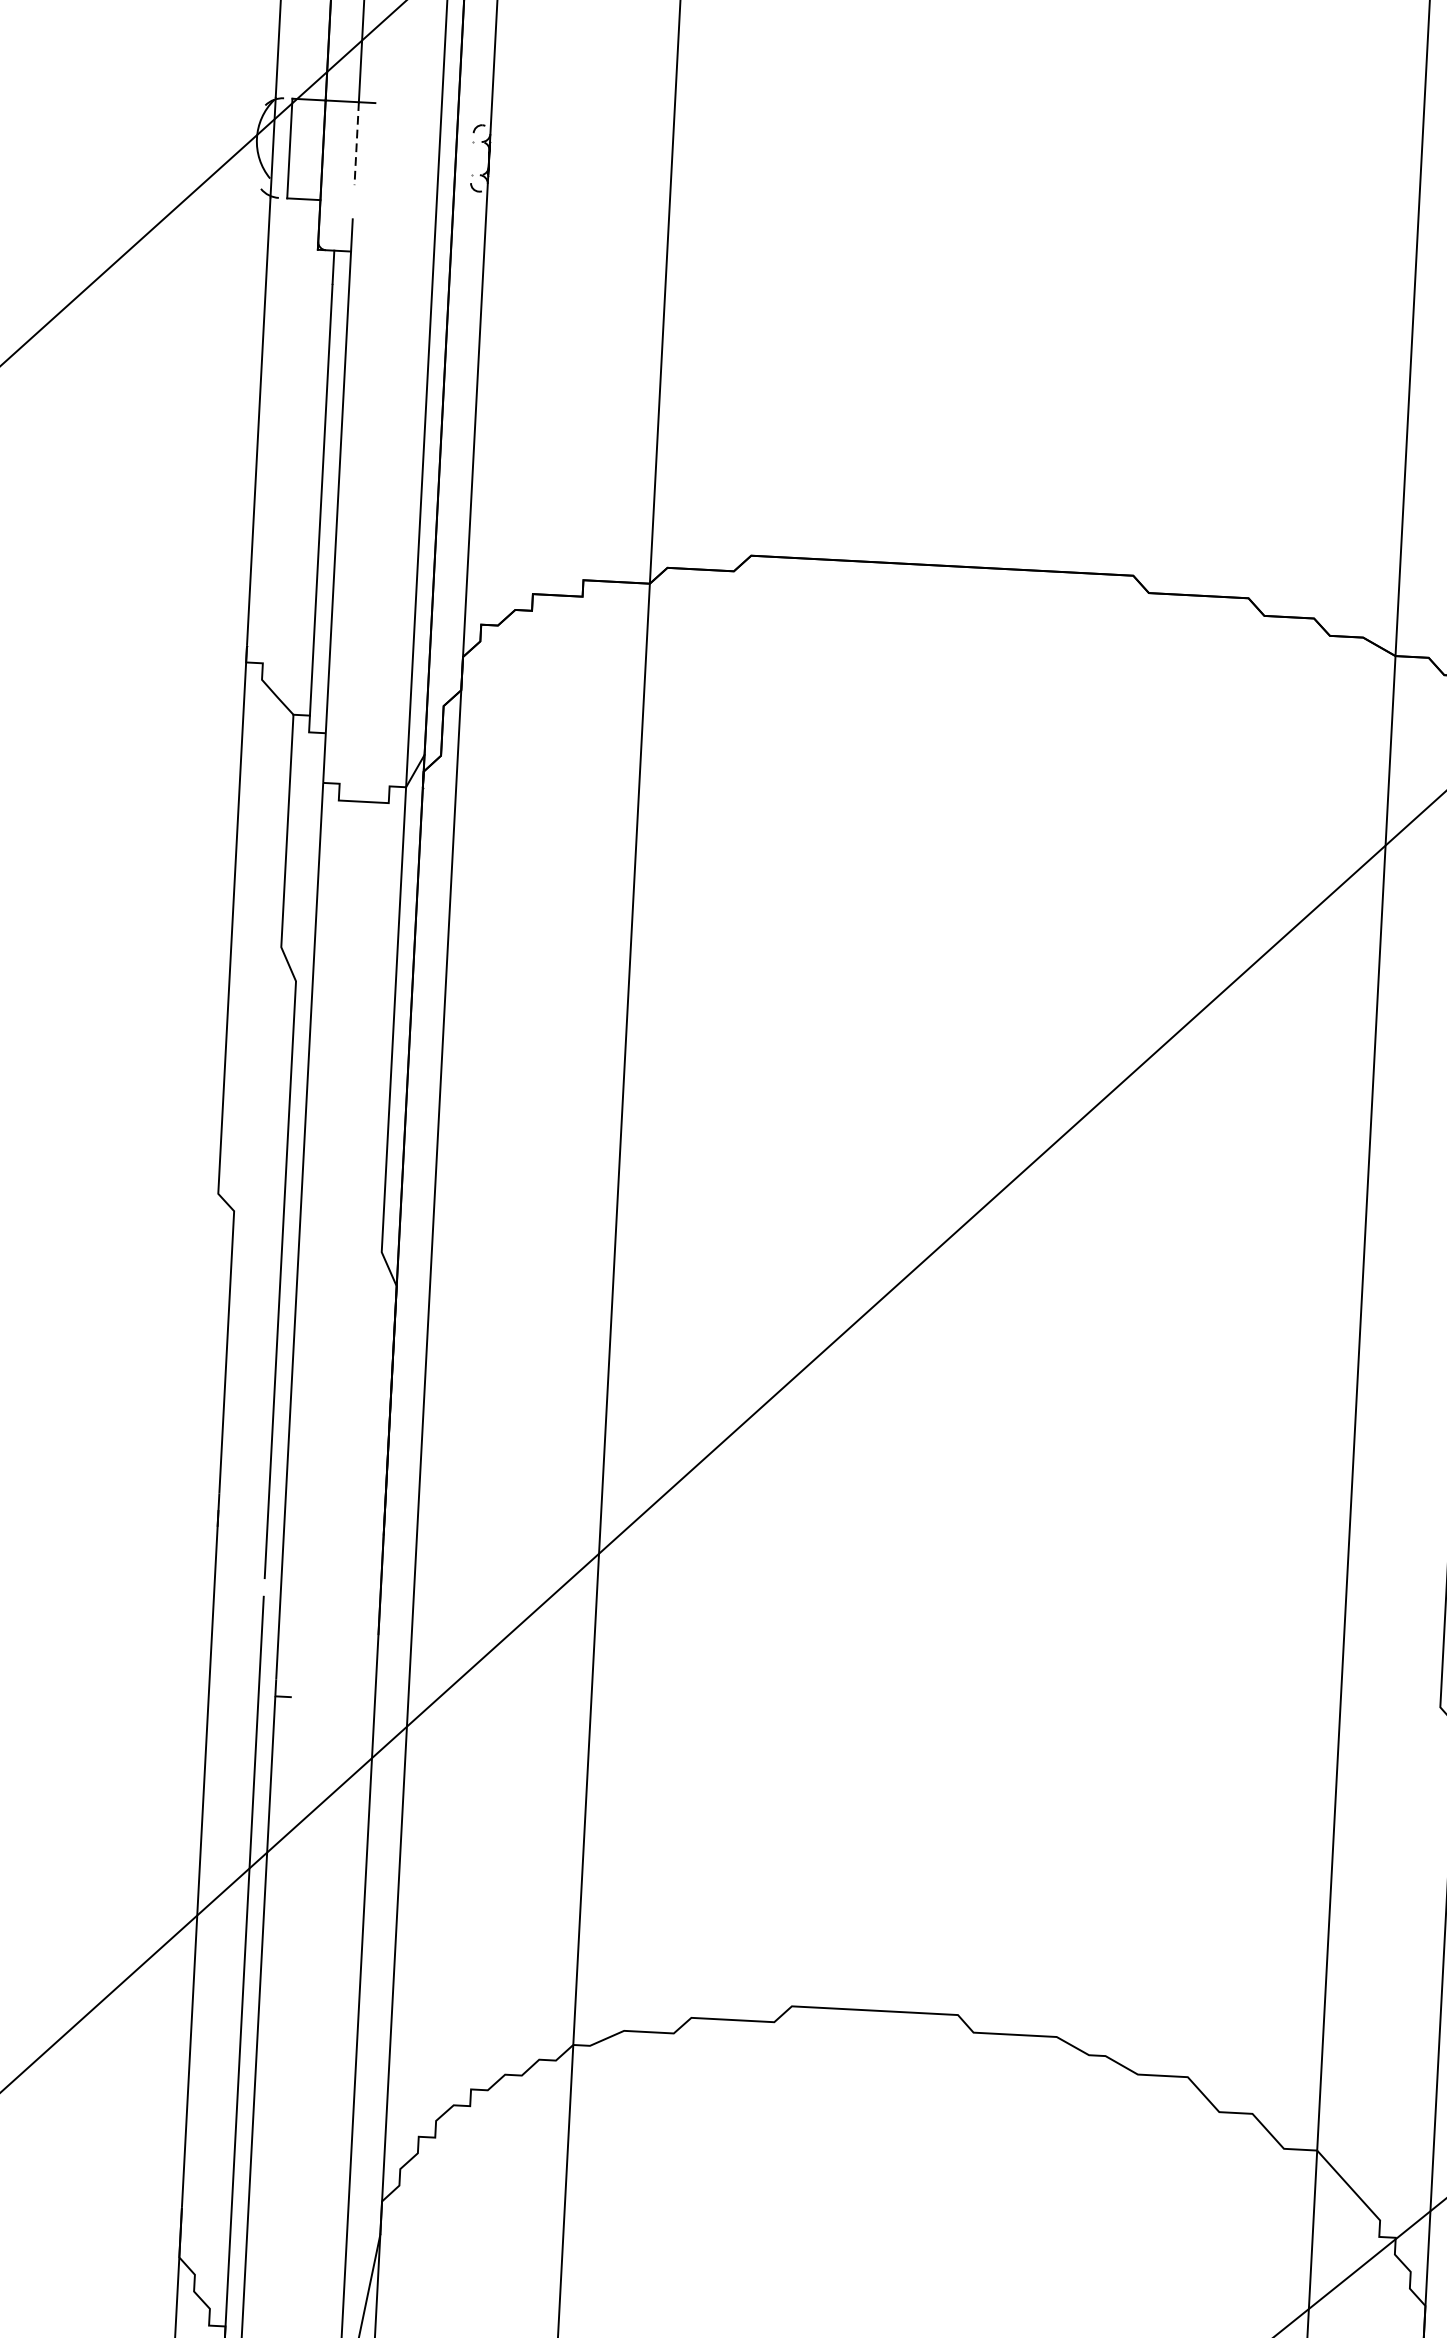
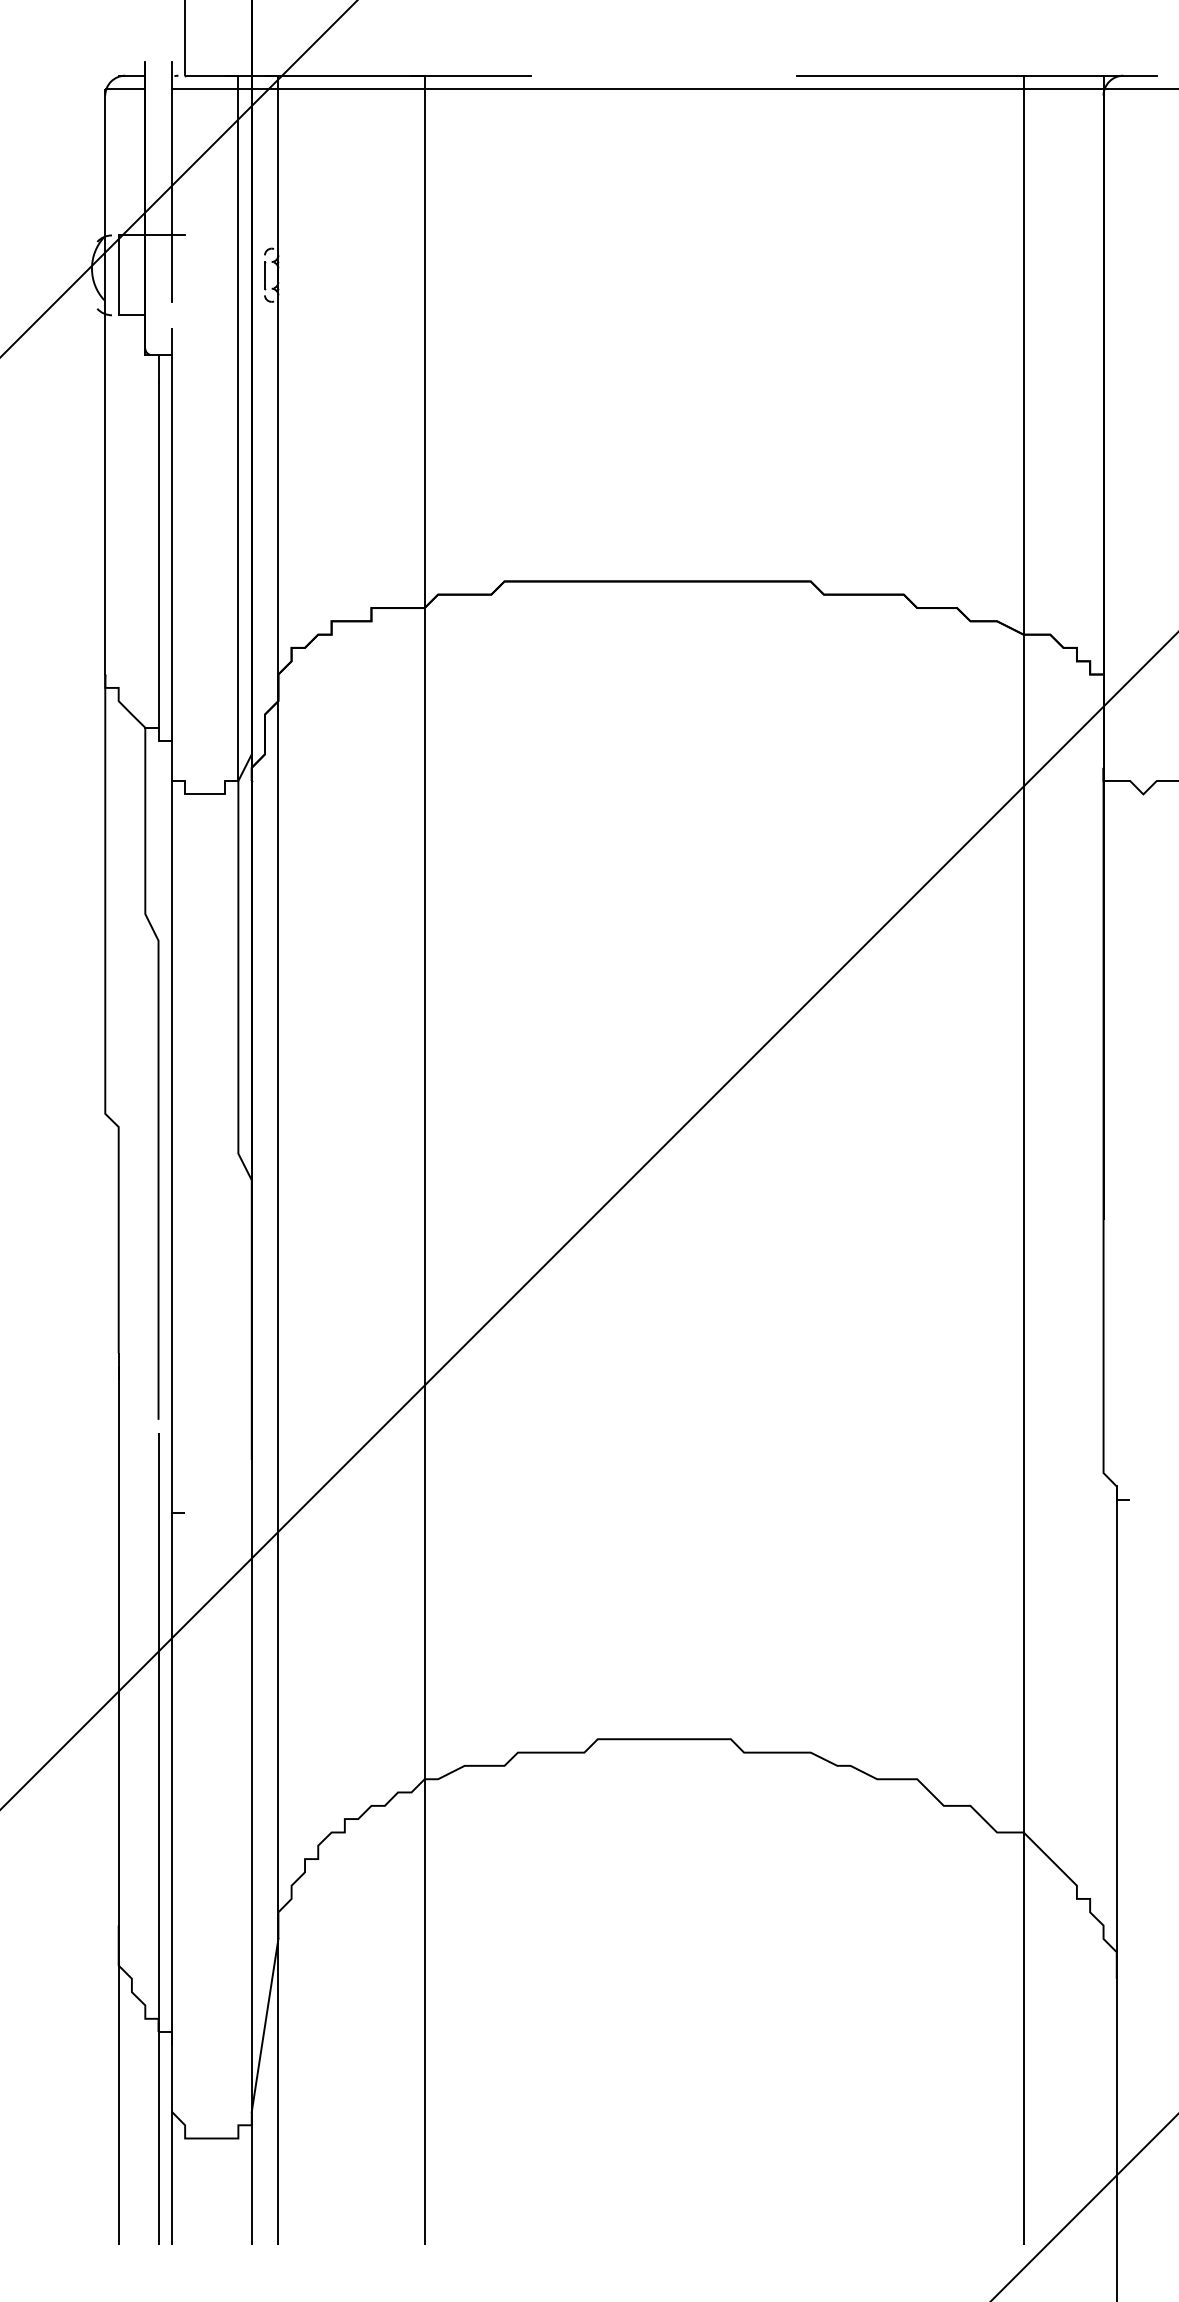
line: (356, 144) -> (171, 269), dashed -> solid
line: (471, 158) -> (264, 275), added

